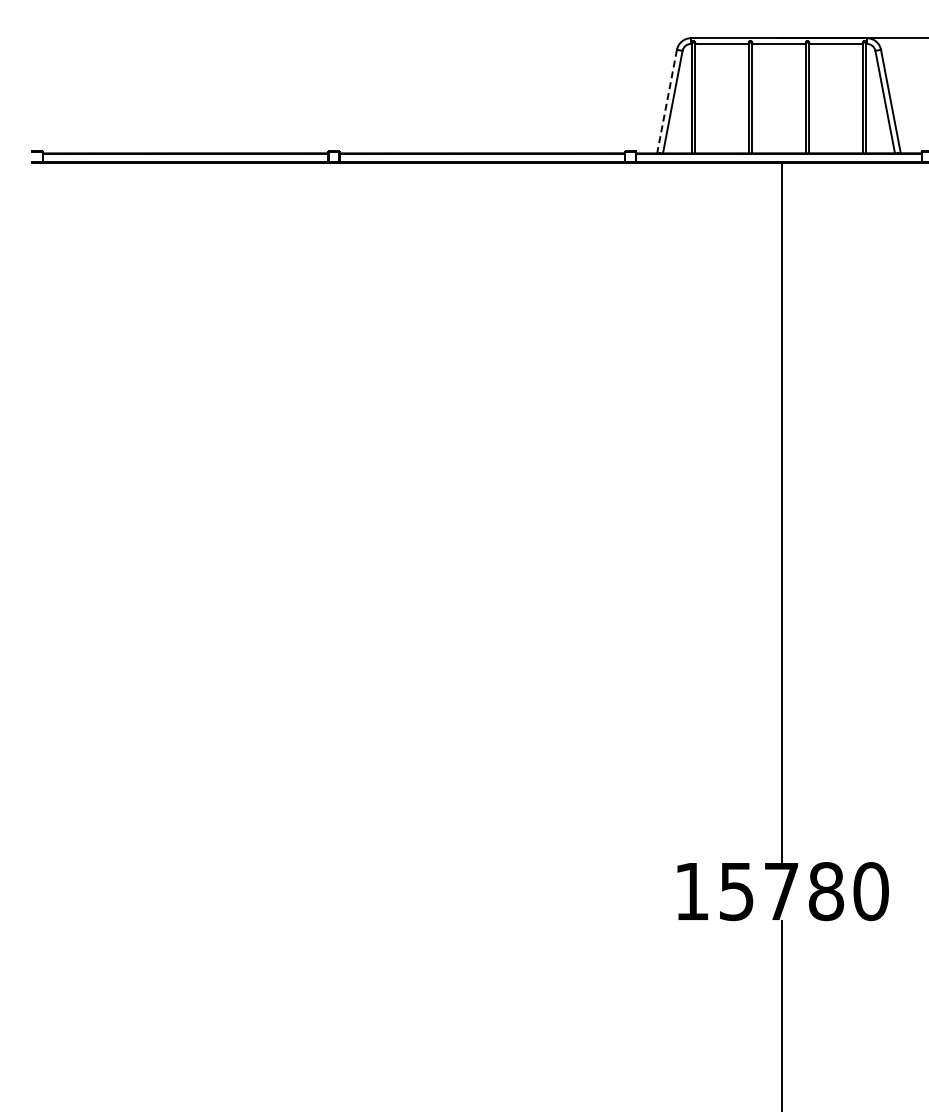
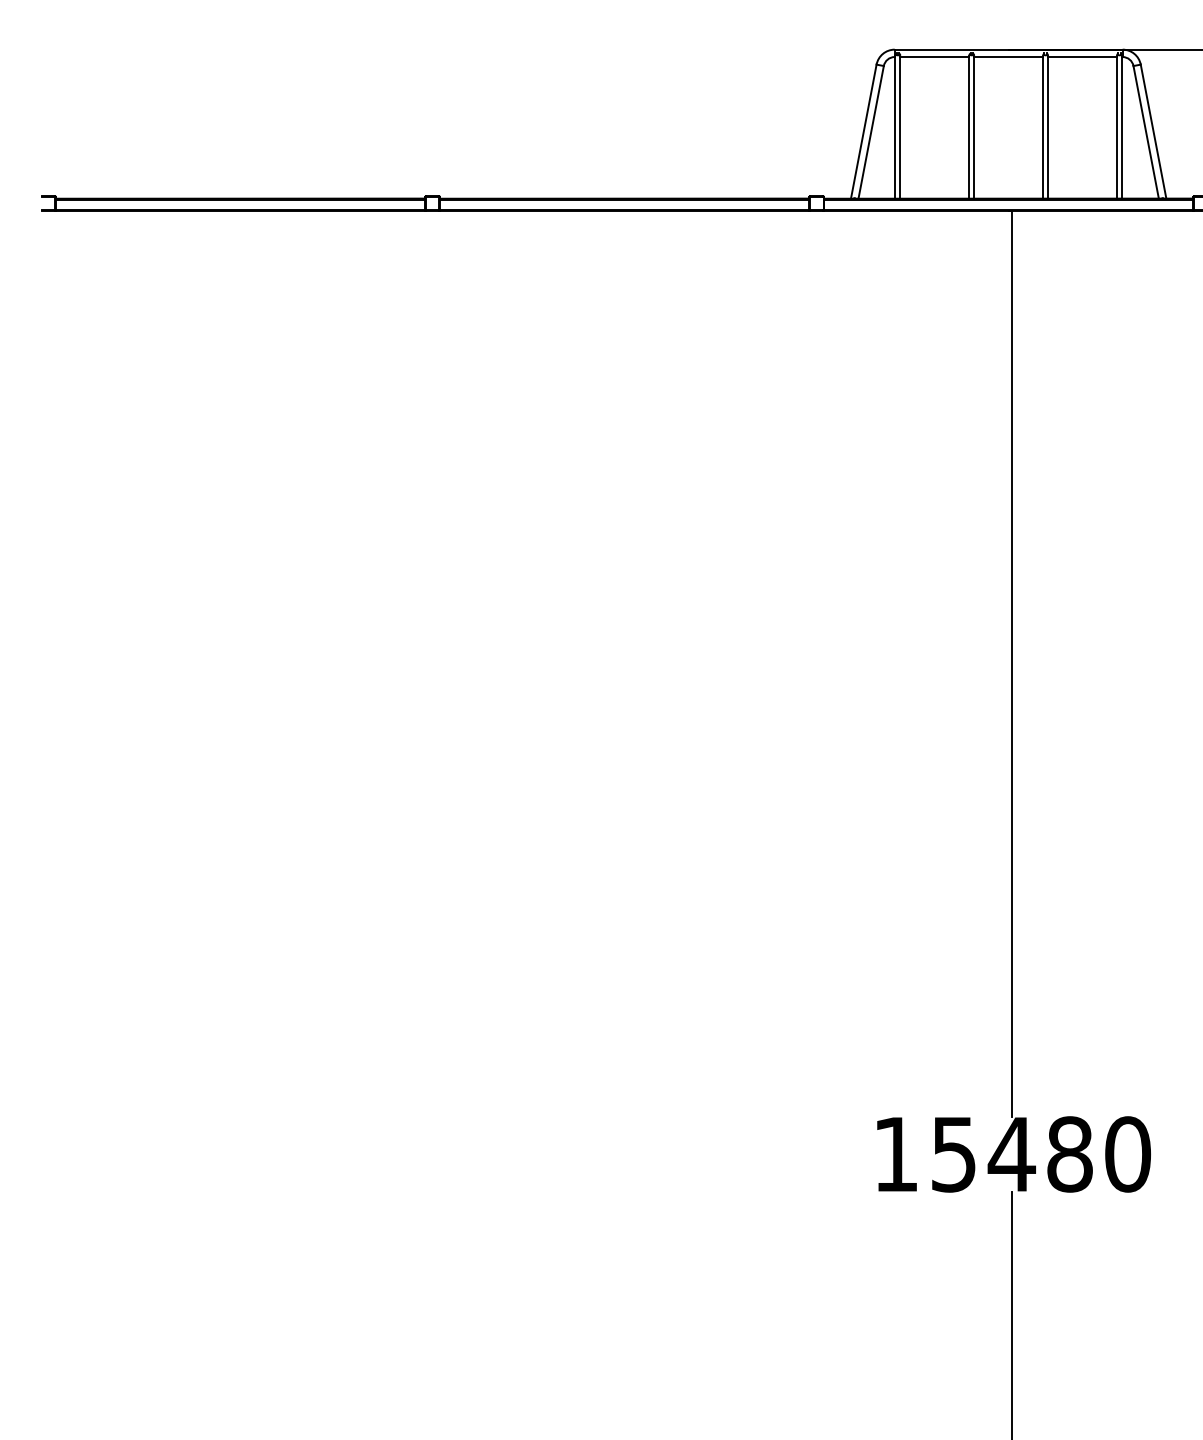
line: (667, 101) -> (864, 131), dashed -> solid
text: (781, 891) -> (1011, 1154), 15780 -> 15480

